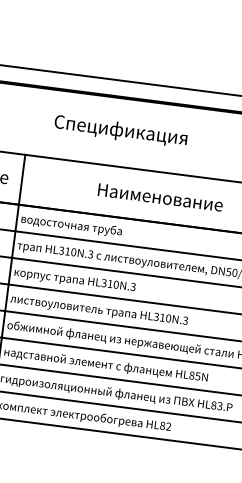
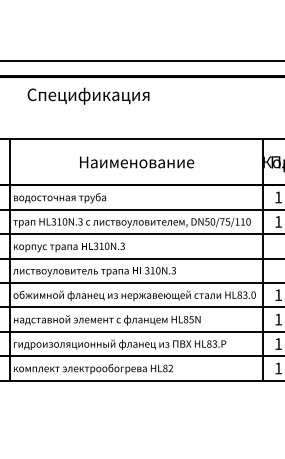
text: (120, 130) -> (88, 95), moved

